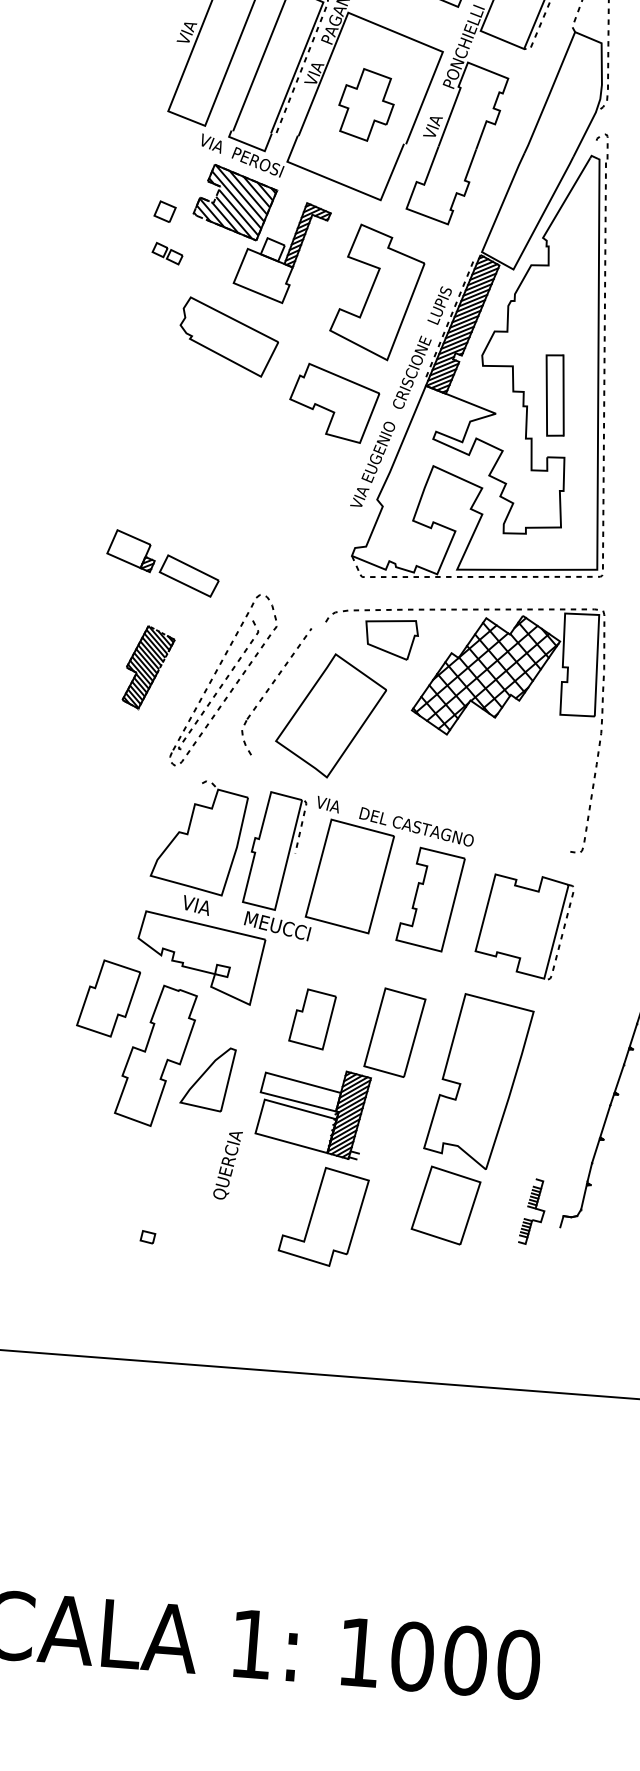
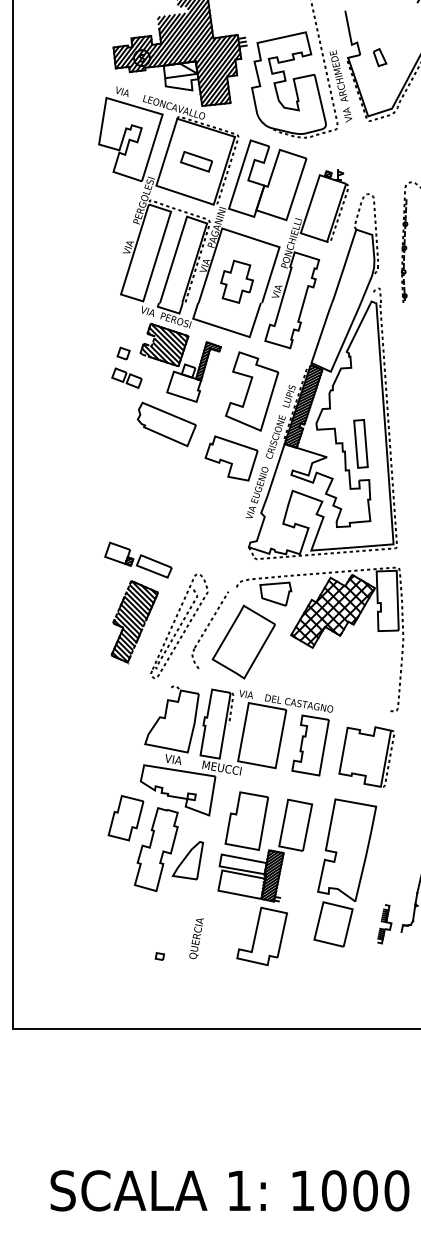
part: (166, 252) -> (126, 377), size x1.67
part: (148, 668) -> (134, 622), size x1.67
part: (312, 1018) -> (246, 820), size x1.67
text: (227, 1164) -> (196, 938), moved

